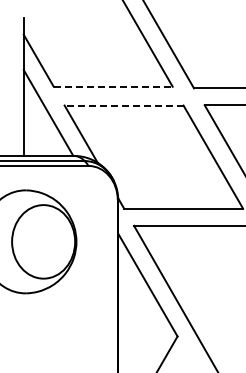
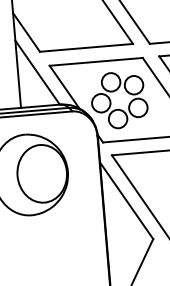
line: (113, 86) -> (86, 47), dashed -> solid
line: (123, 105) -> (95, 61), dashed -> solid
part: (138, 156) -> (110, 100), added

